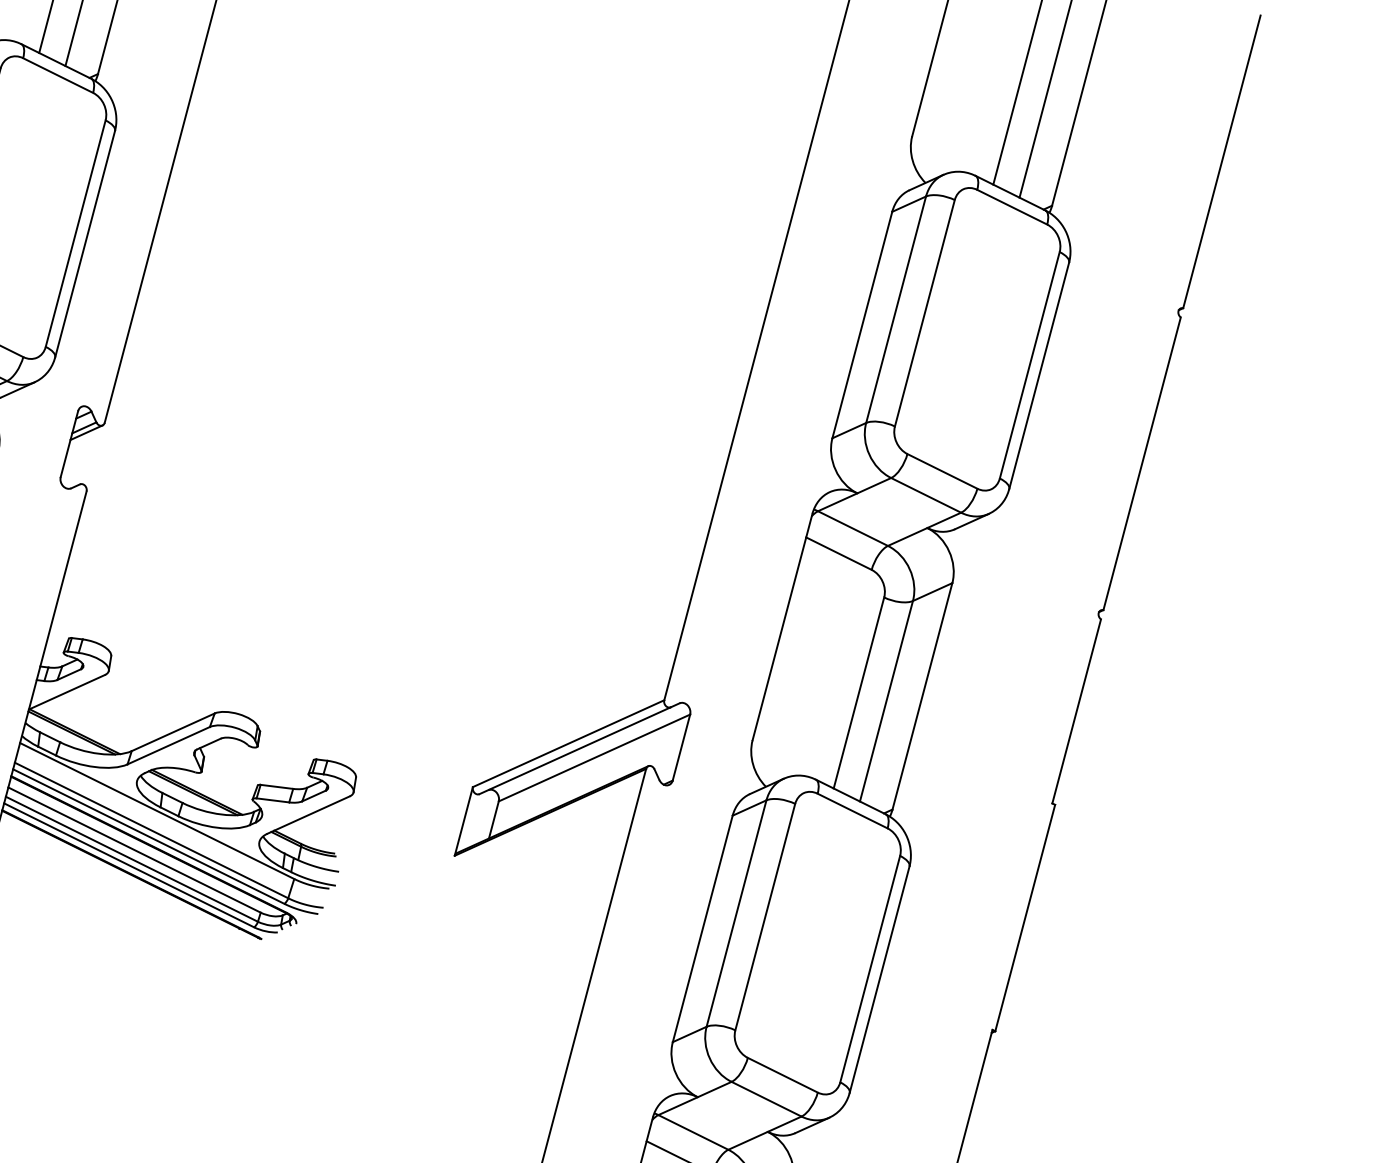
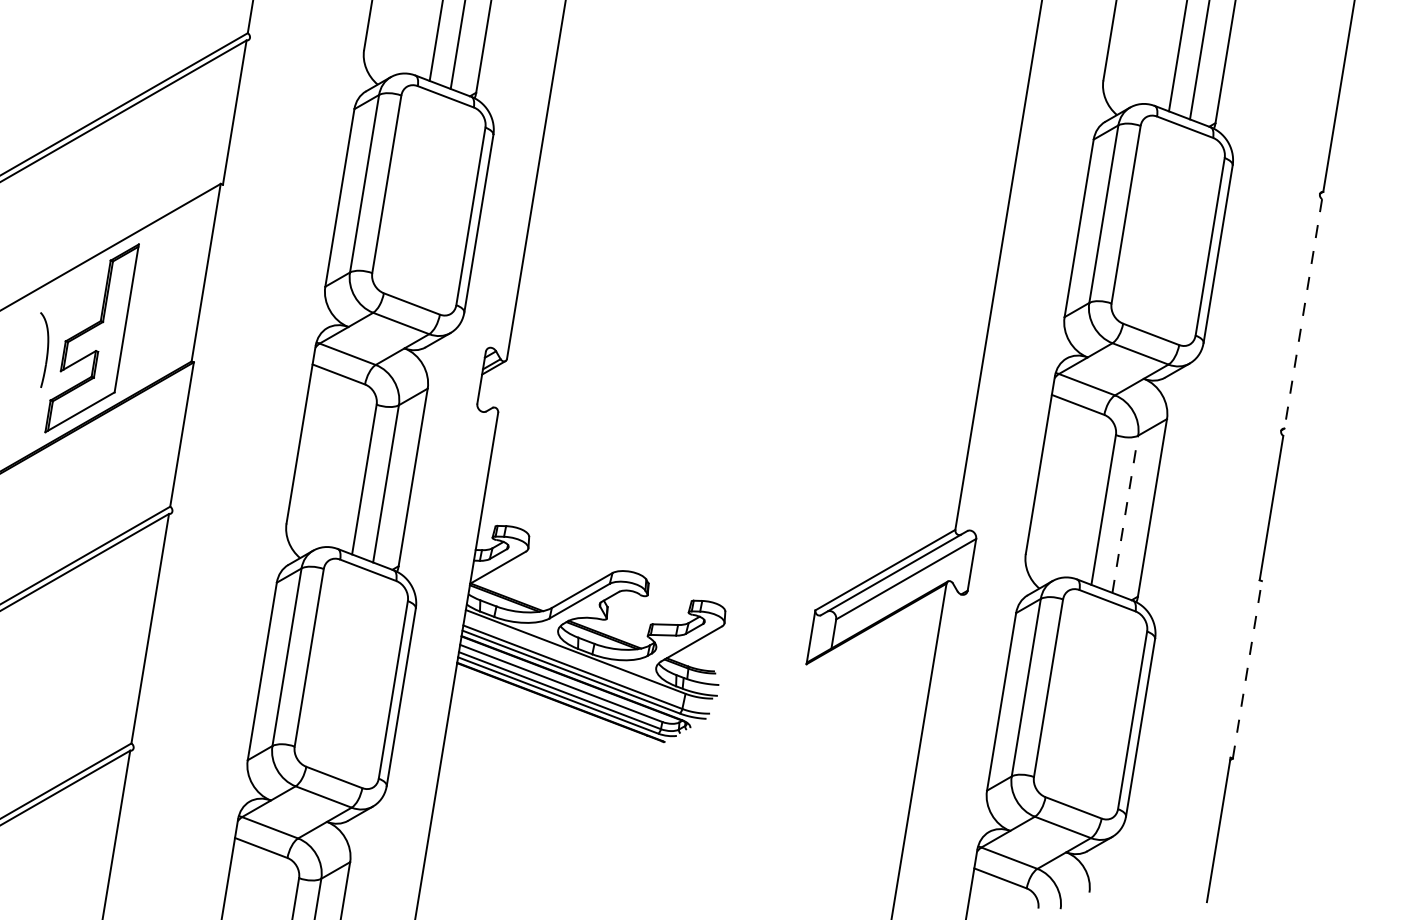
line: (1142, 464) -> (1303, 314), solid -> dashed
line: (886, 701) -> (1125, 514), solid -> dashed
line: (1025, 917) -> (1247, 669), solid -> dashed

